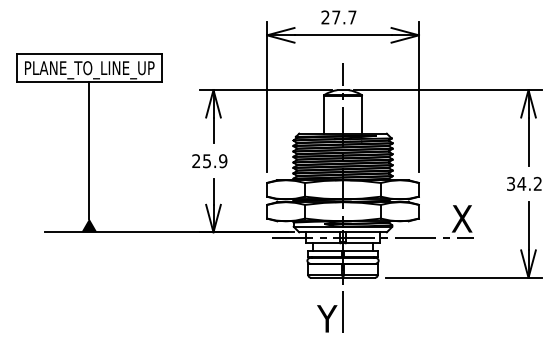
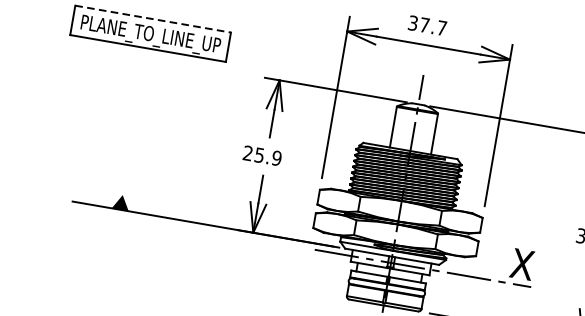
text: (325, 17) -> (413, 23), 27.7 -> 37.7
line: (89, 54) -> (153, 19), solid -> dashed
line: (89, 149) -> (135, 121), removed

